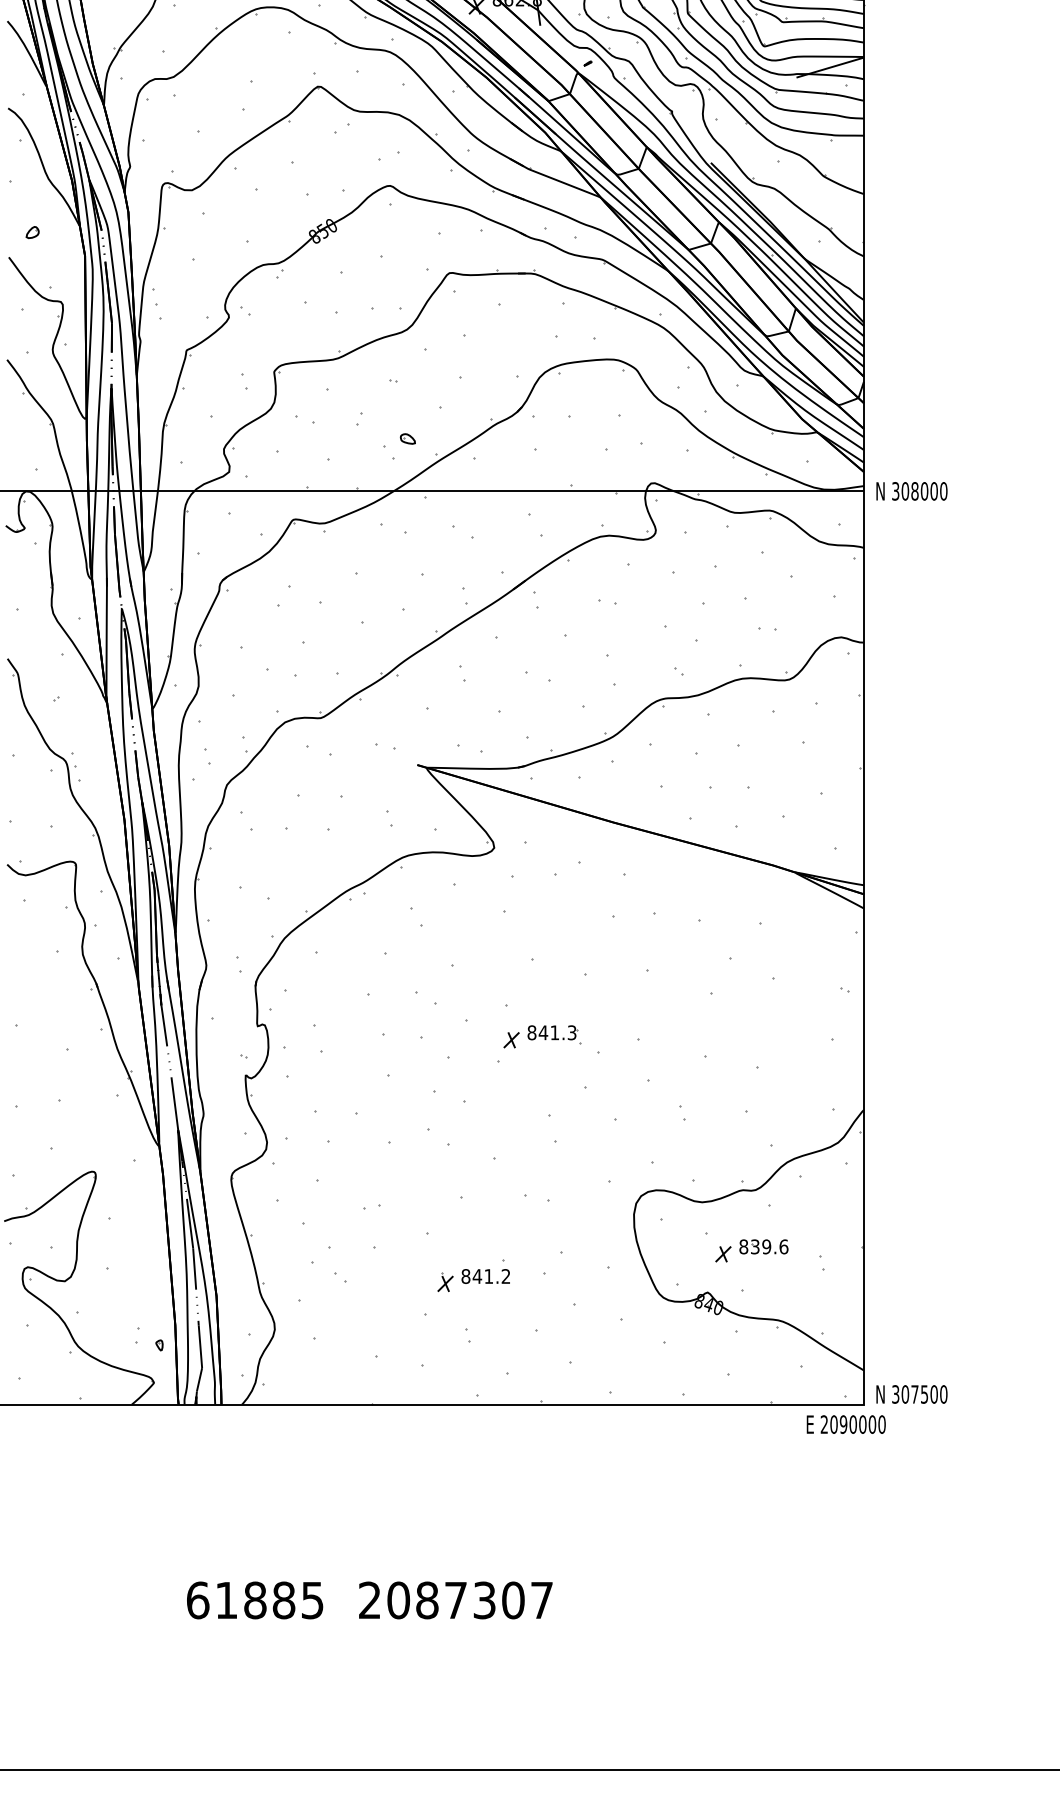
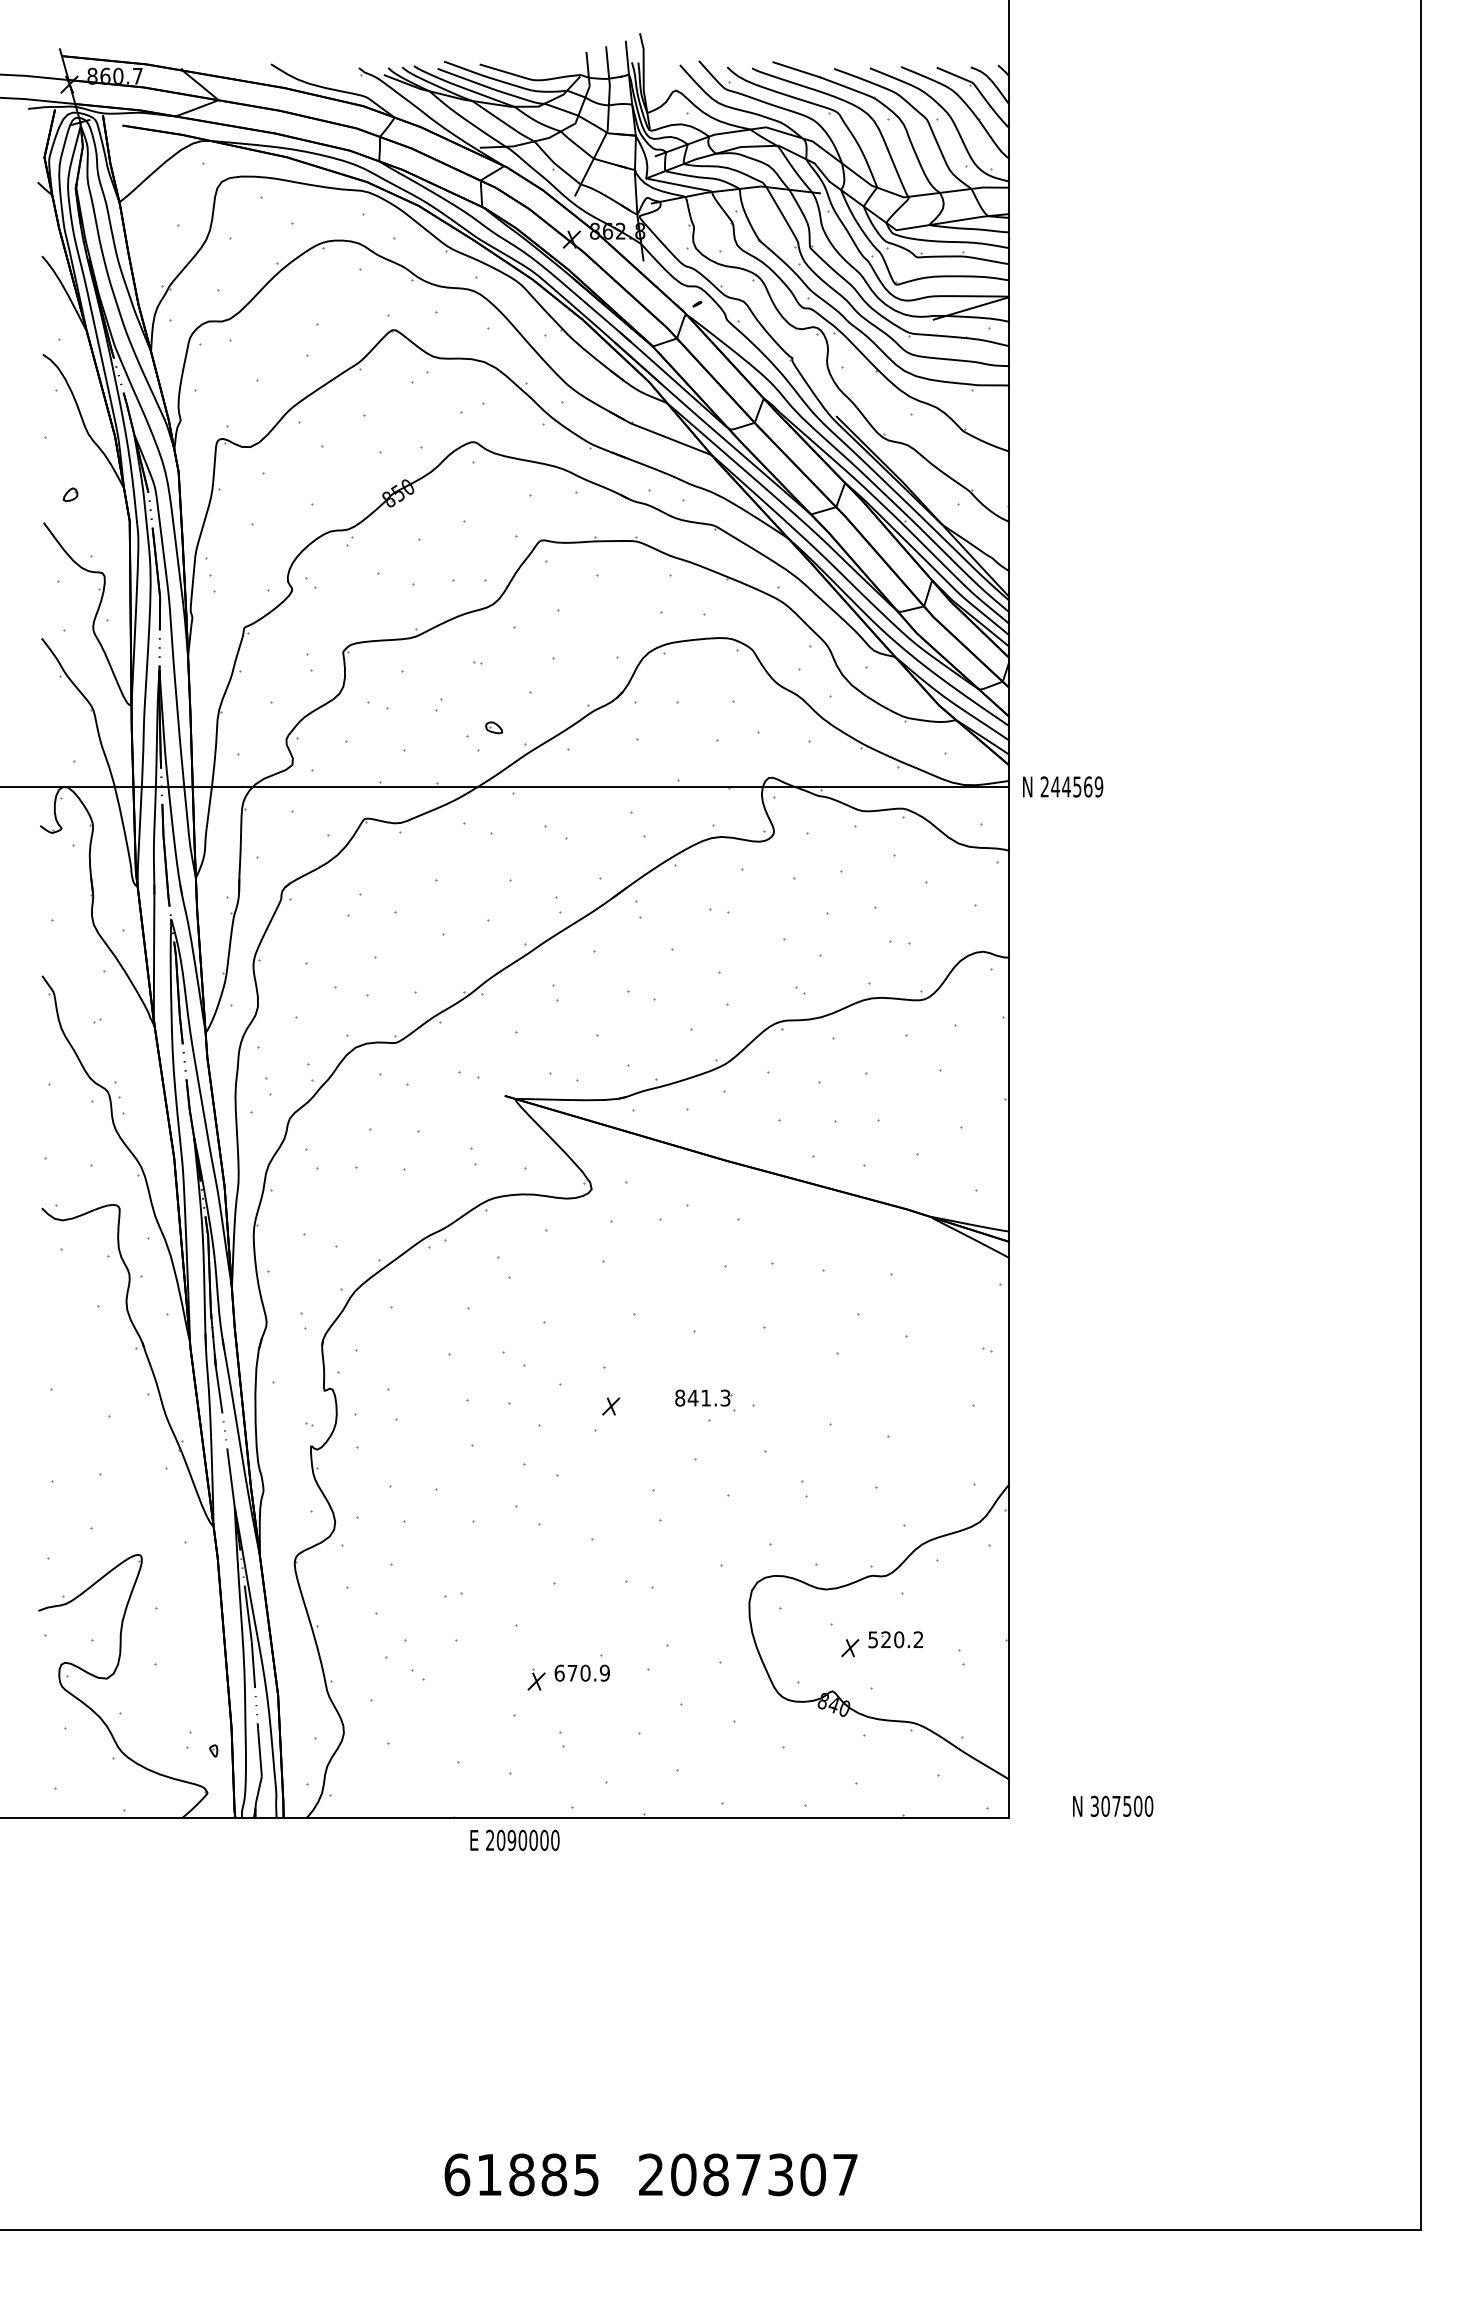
text: (919, 490) -> (1071, 786), 308000 -> 244569
part: (554, 1034) -> (705, 1400), moved
text: (763, 1246) -> (895, 1639), 839.6 -> 520.2
text: (485, 1275) -> (581, 1672), 841.2 -> 670.9
text: (912, 1393) -> (1113, 1805), moved
text: (845, 1423) -> (514, 1839), moved
text: (369, 1600) -> (650, 2174), moved

